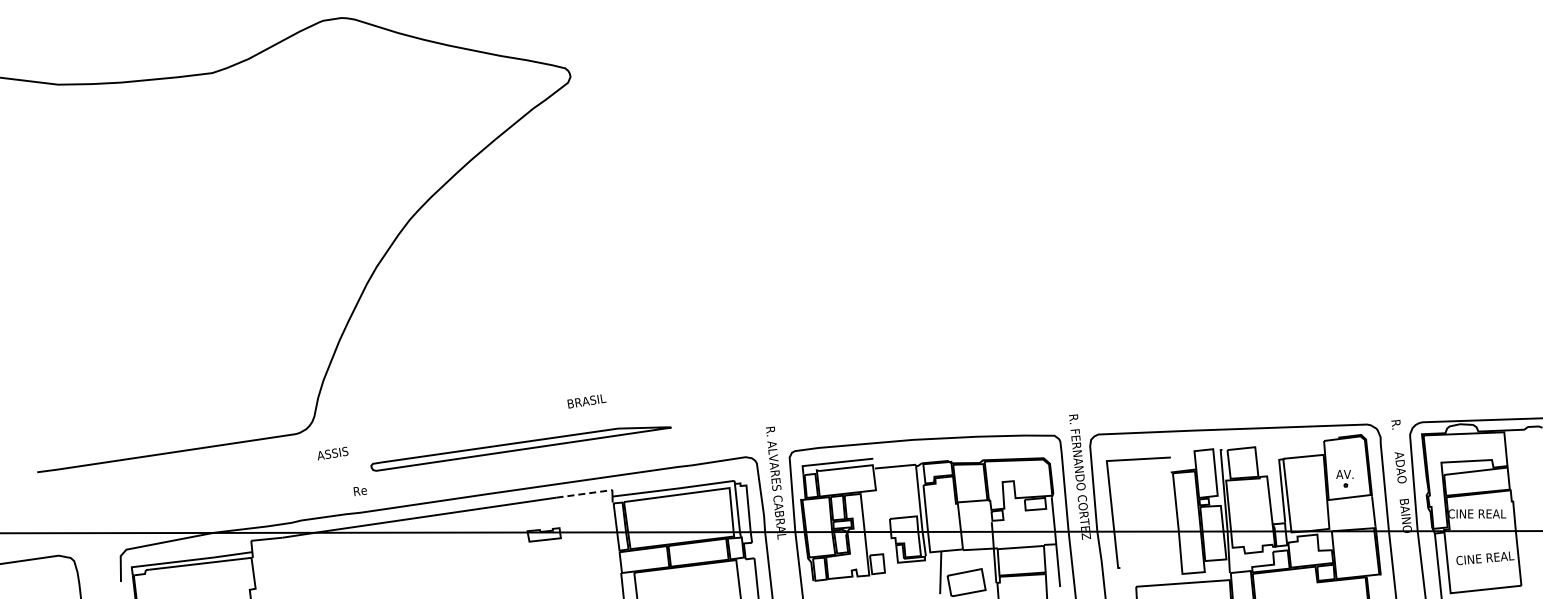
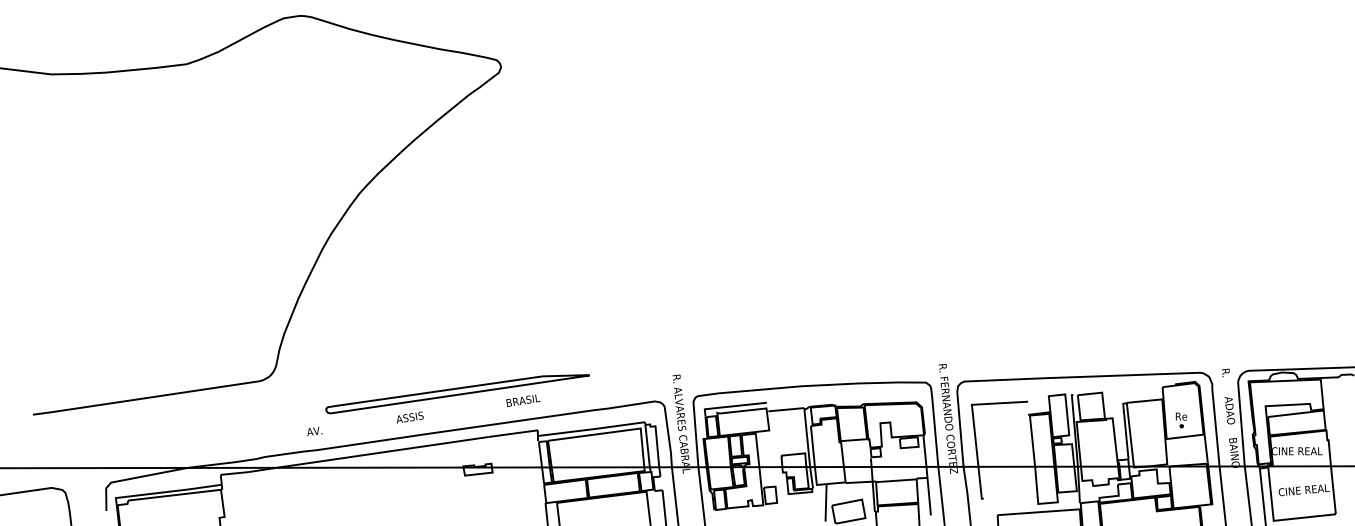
text: (586, 401) -> (522, 400), moved
text: (333, 453) -> (410, 417), moved
text: (1344, 474) -> (1180, 416), AV. -> Re
text: (358, 491) -> (314, 431), Re -> AV.
line: (584, 493) -> (513, 433), dashed -> solid

